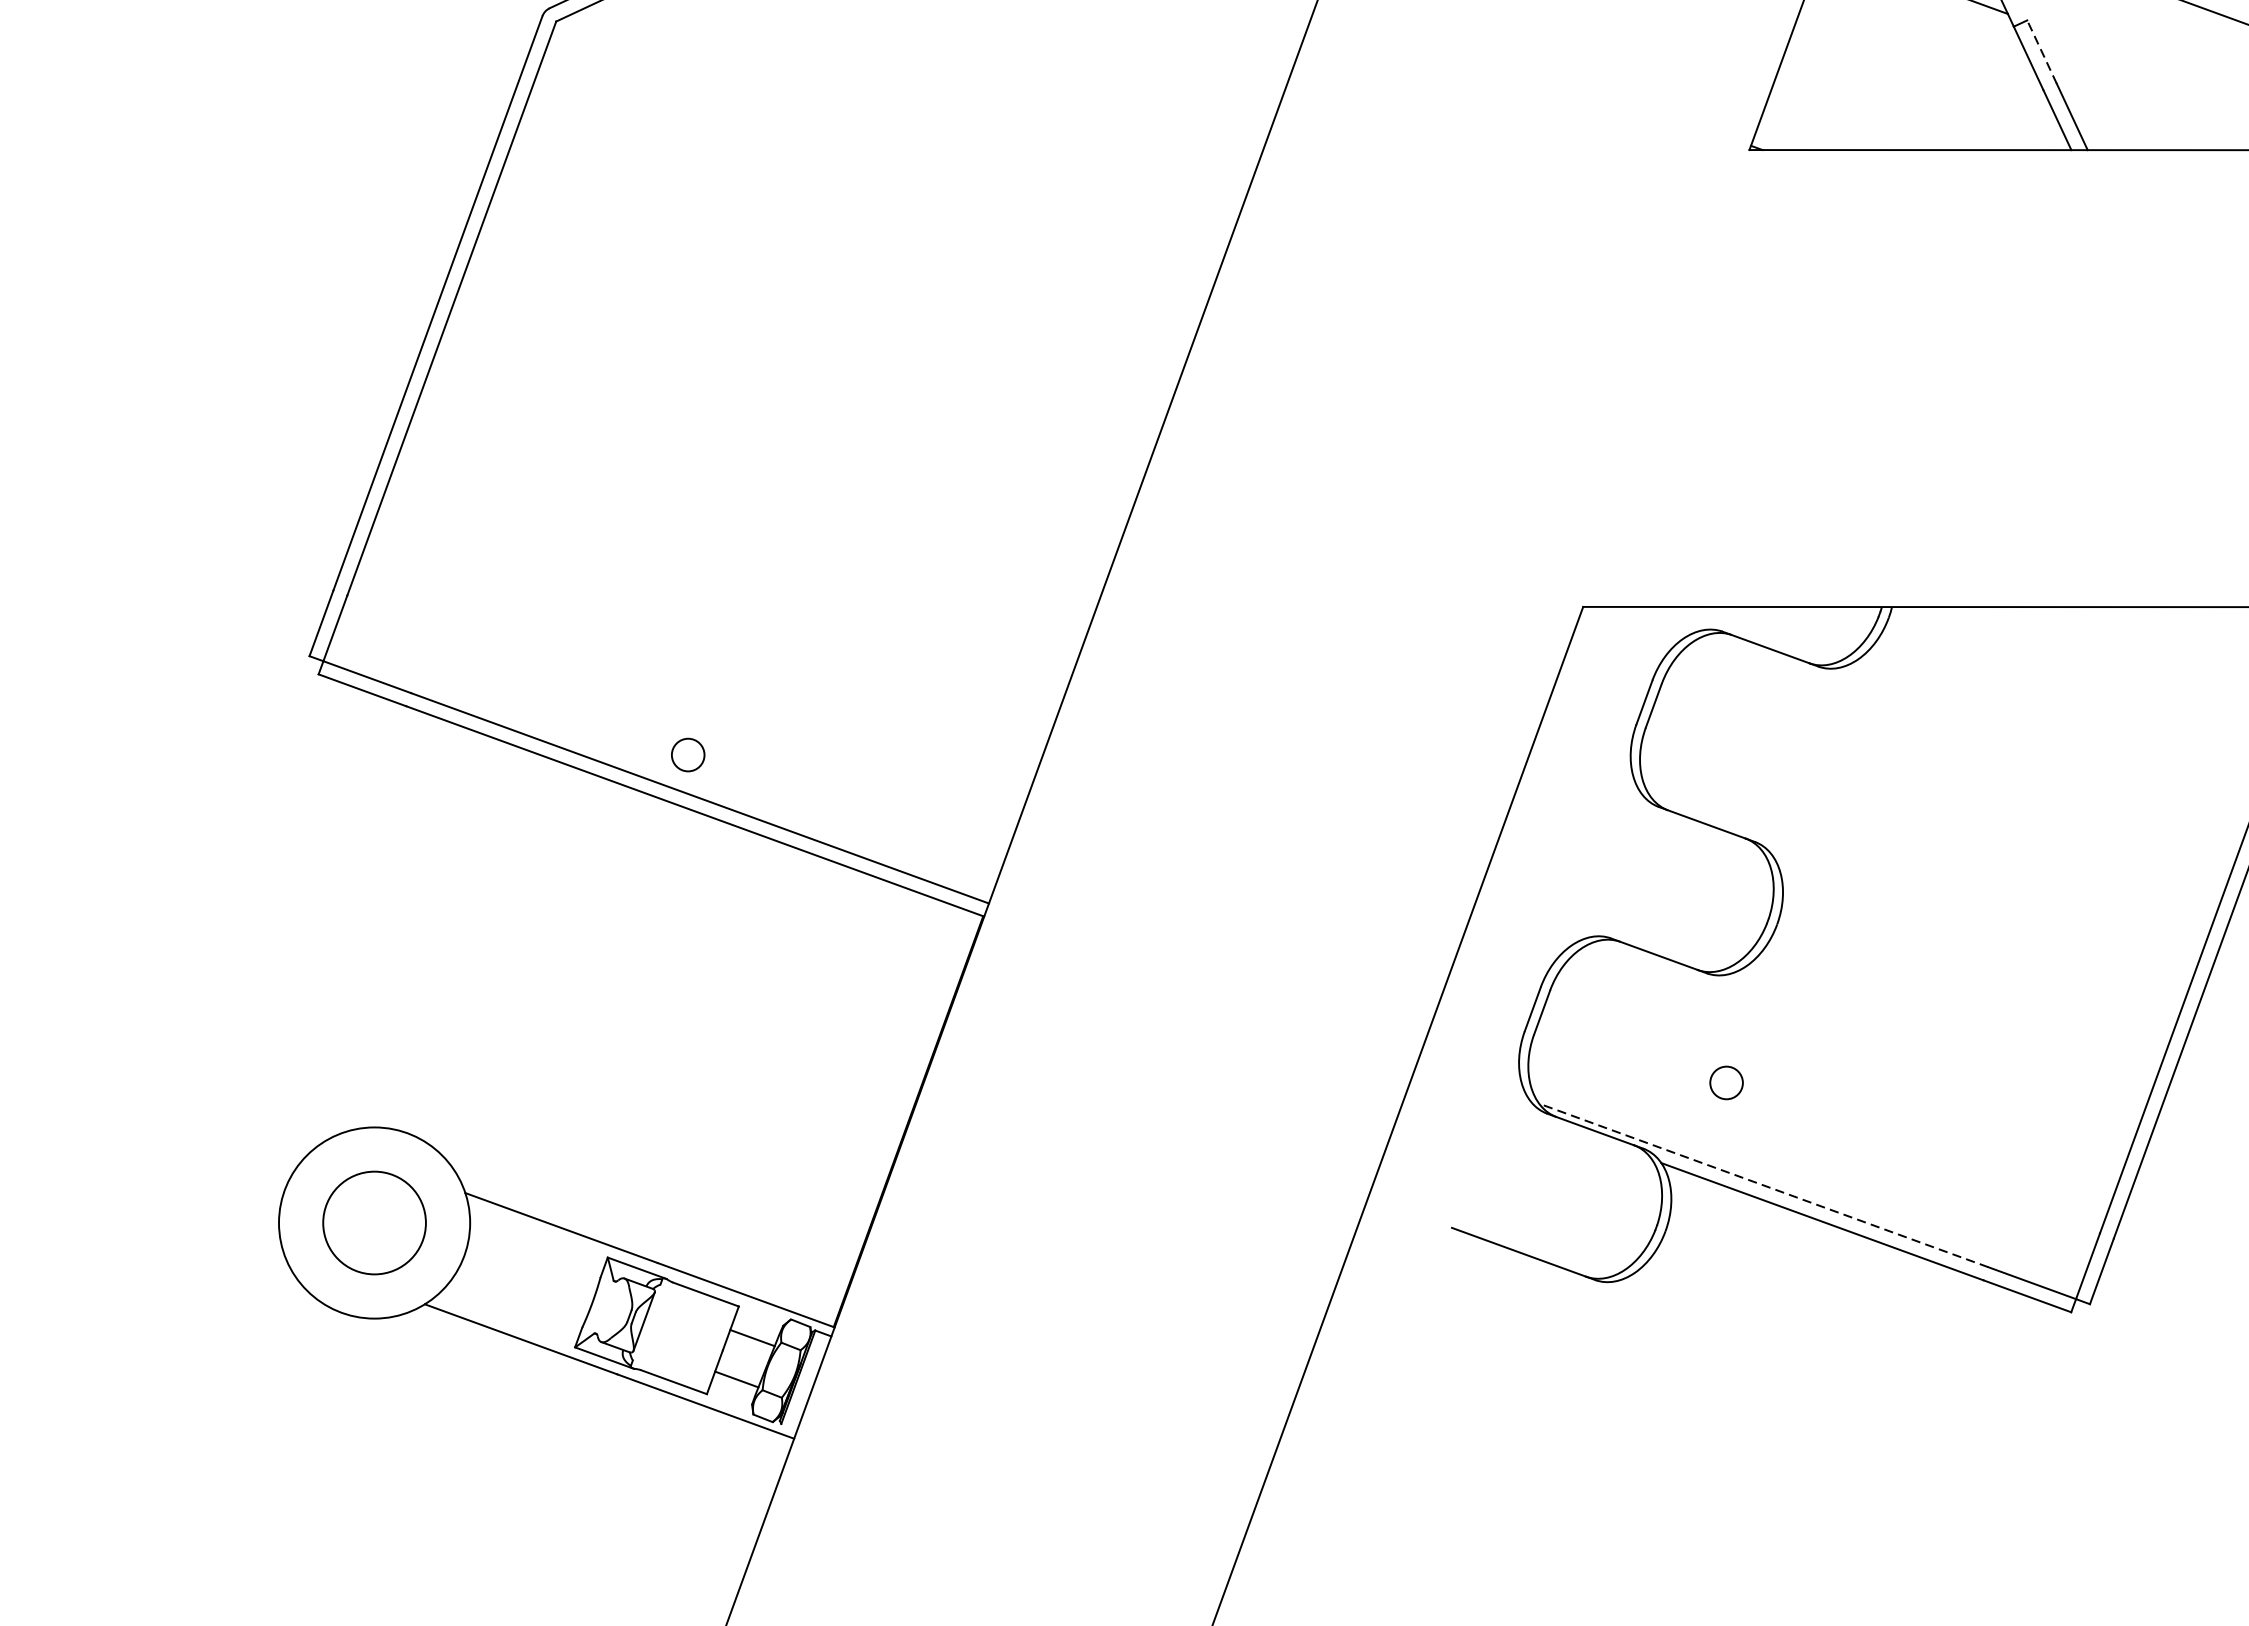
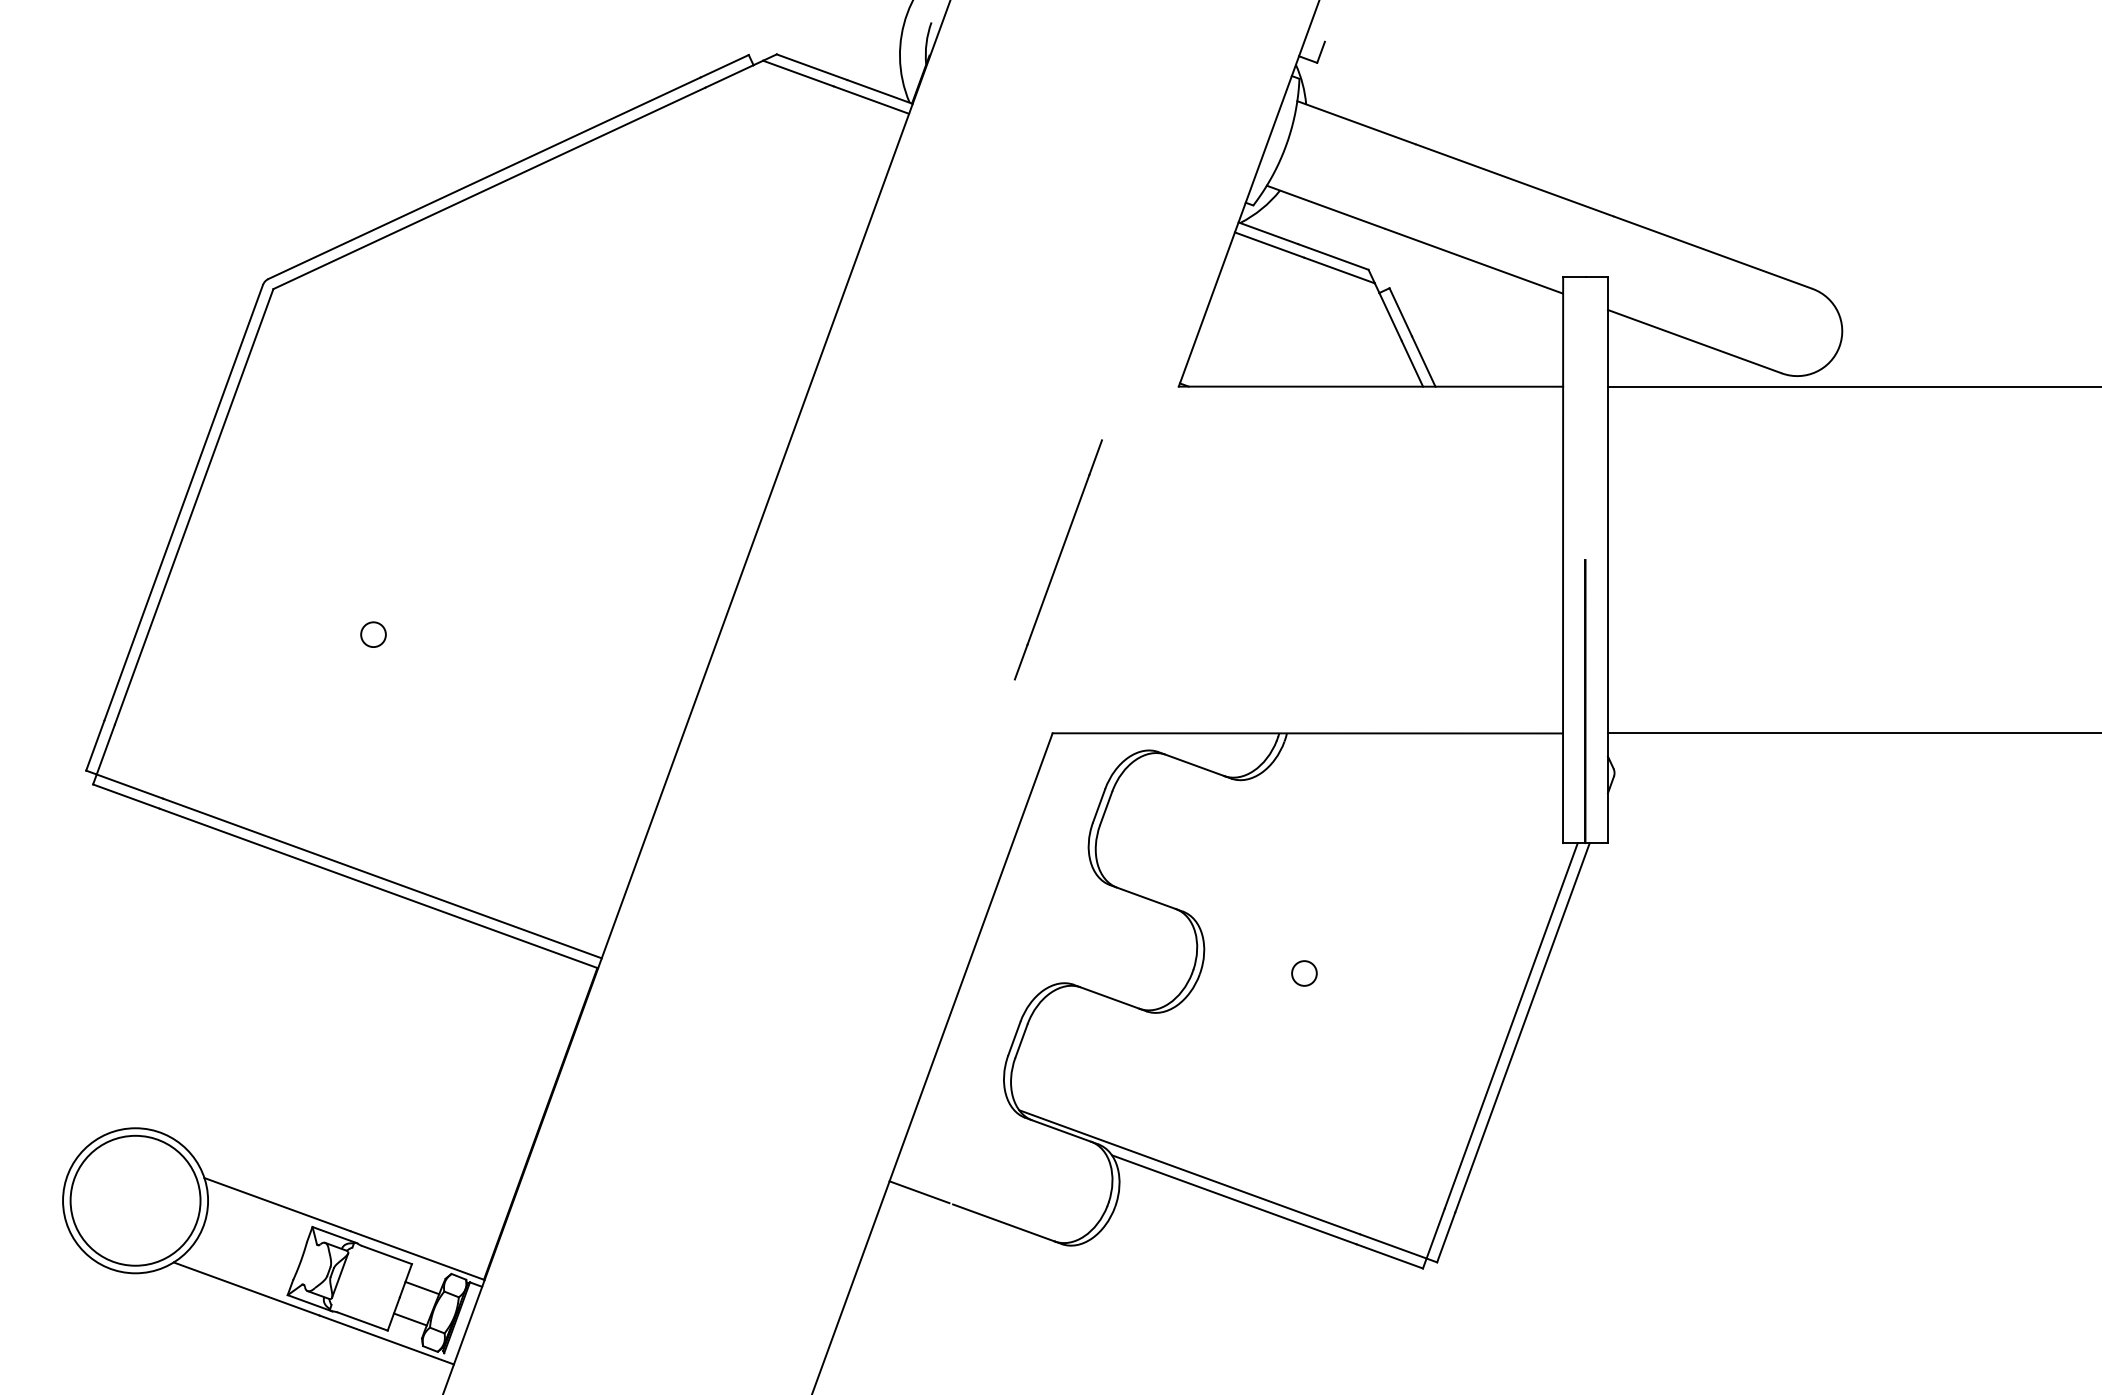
line: (2041, 52) -> (1400, 312), dashed -> solid
line: (1589, 377) -> (1057, 559), added
circle: (688, 754) -> (373, 634), moved
circle: (1726, 1082) -> (1304, 973), moved
line: (1763, 1185) -> (1189, 1172), dashed -> solid
line: (1407, 1212) -> (919, 1192), added
circle: (374, 1222) -> (135, 1200), size x1.67

